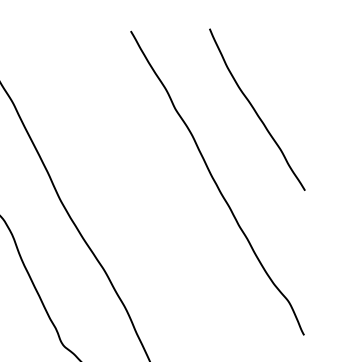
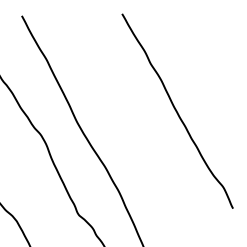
curve: (256, 110) -> (202, 64), removed

